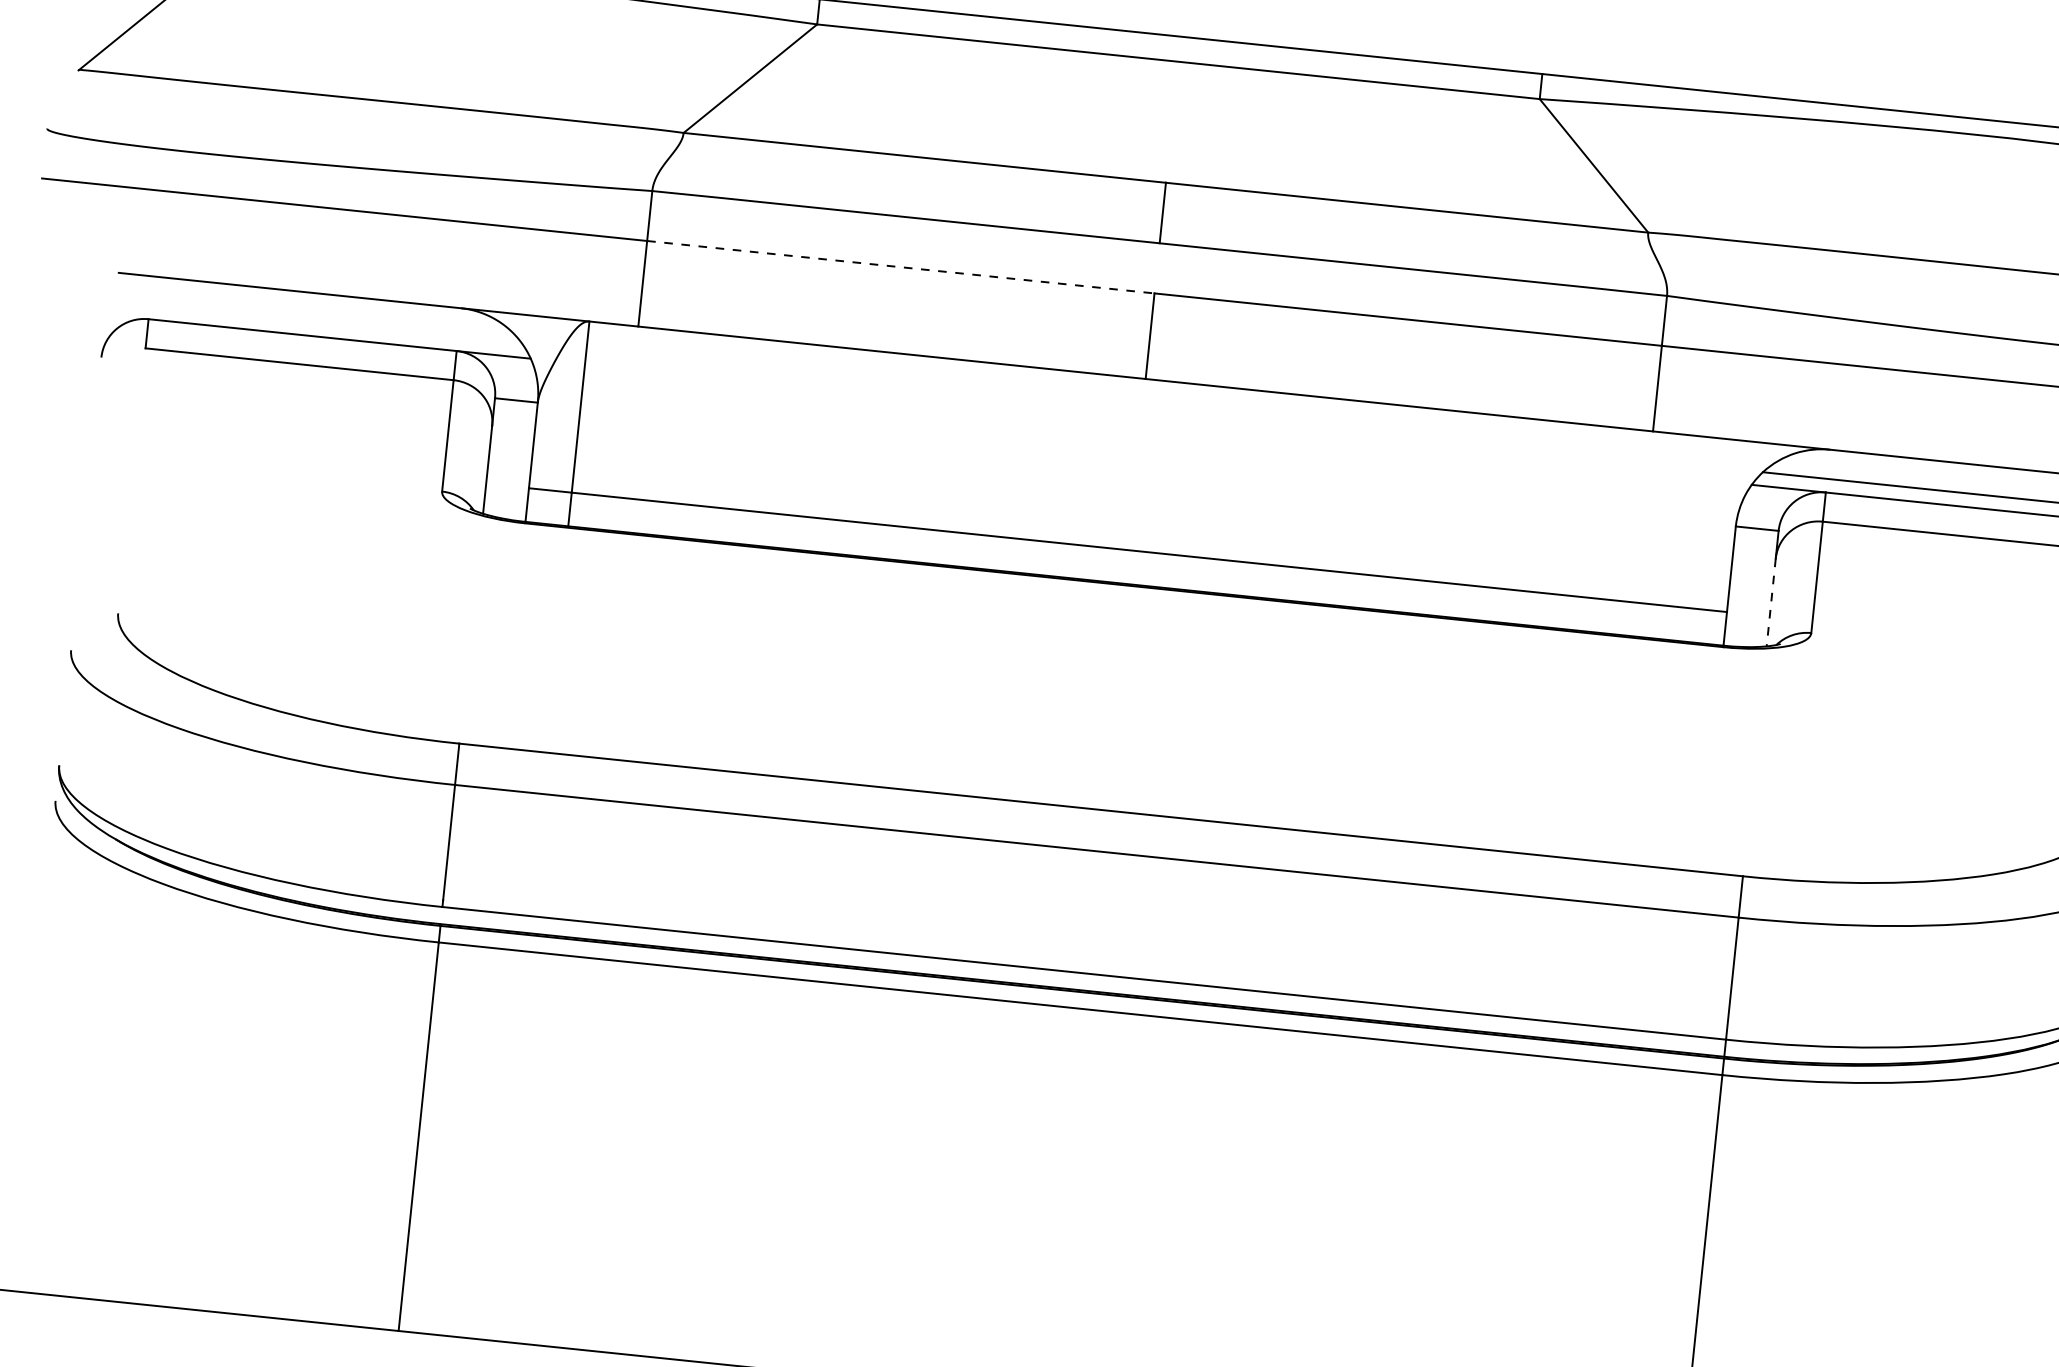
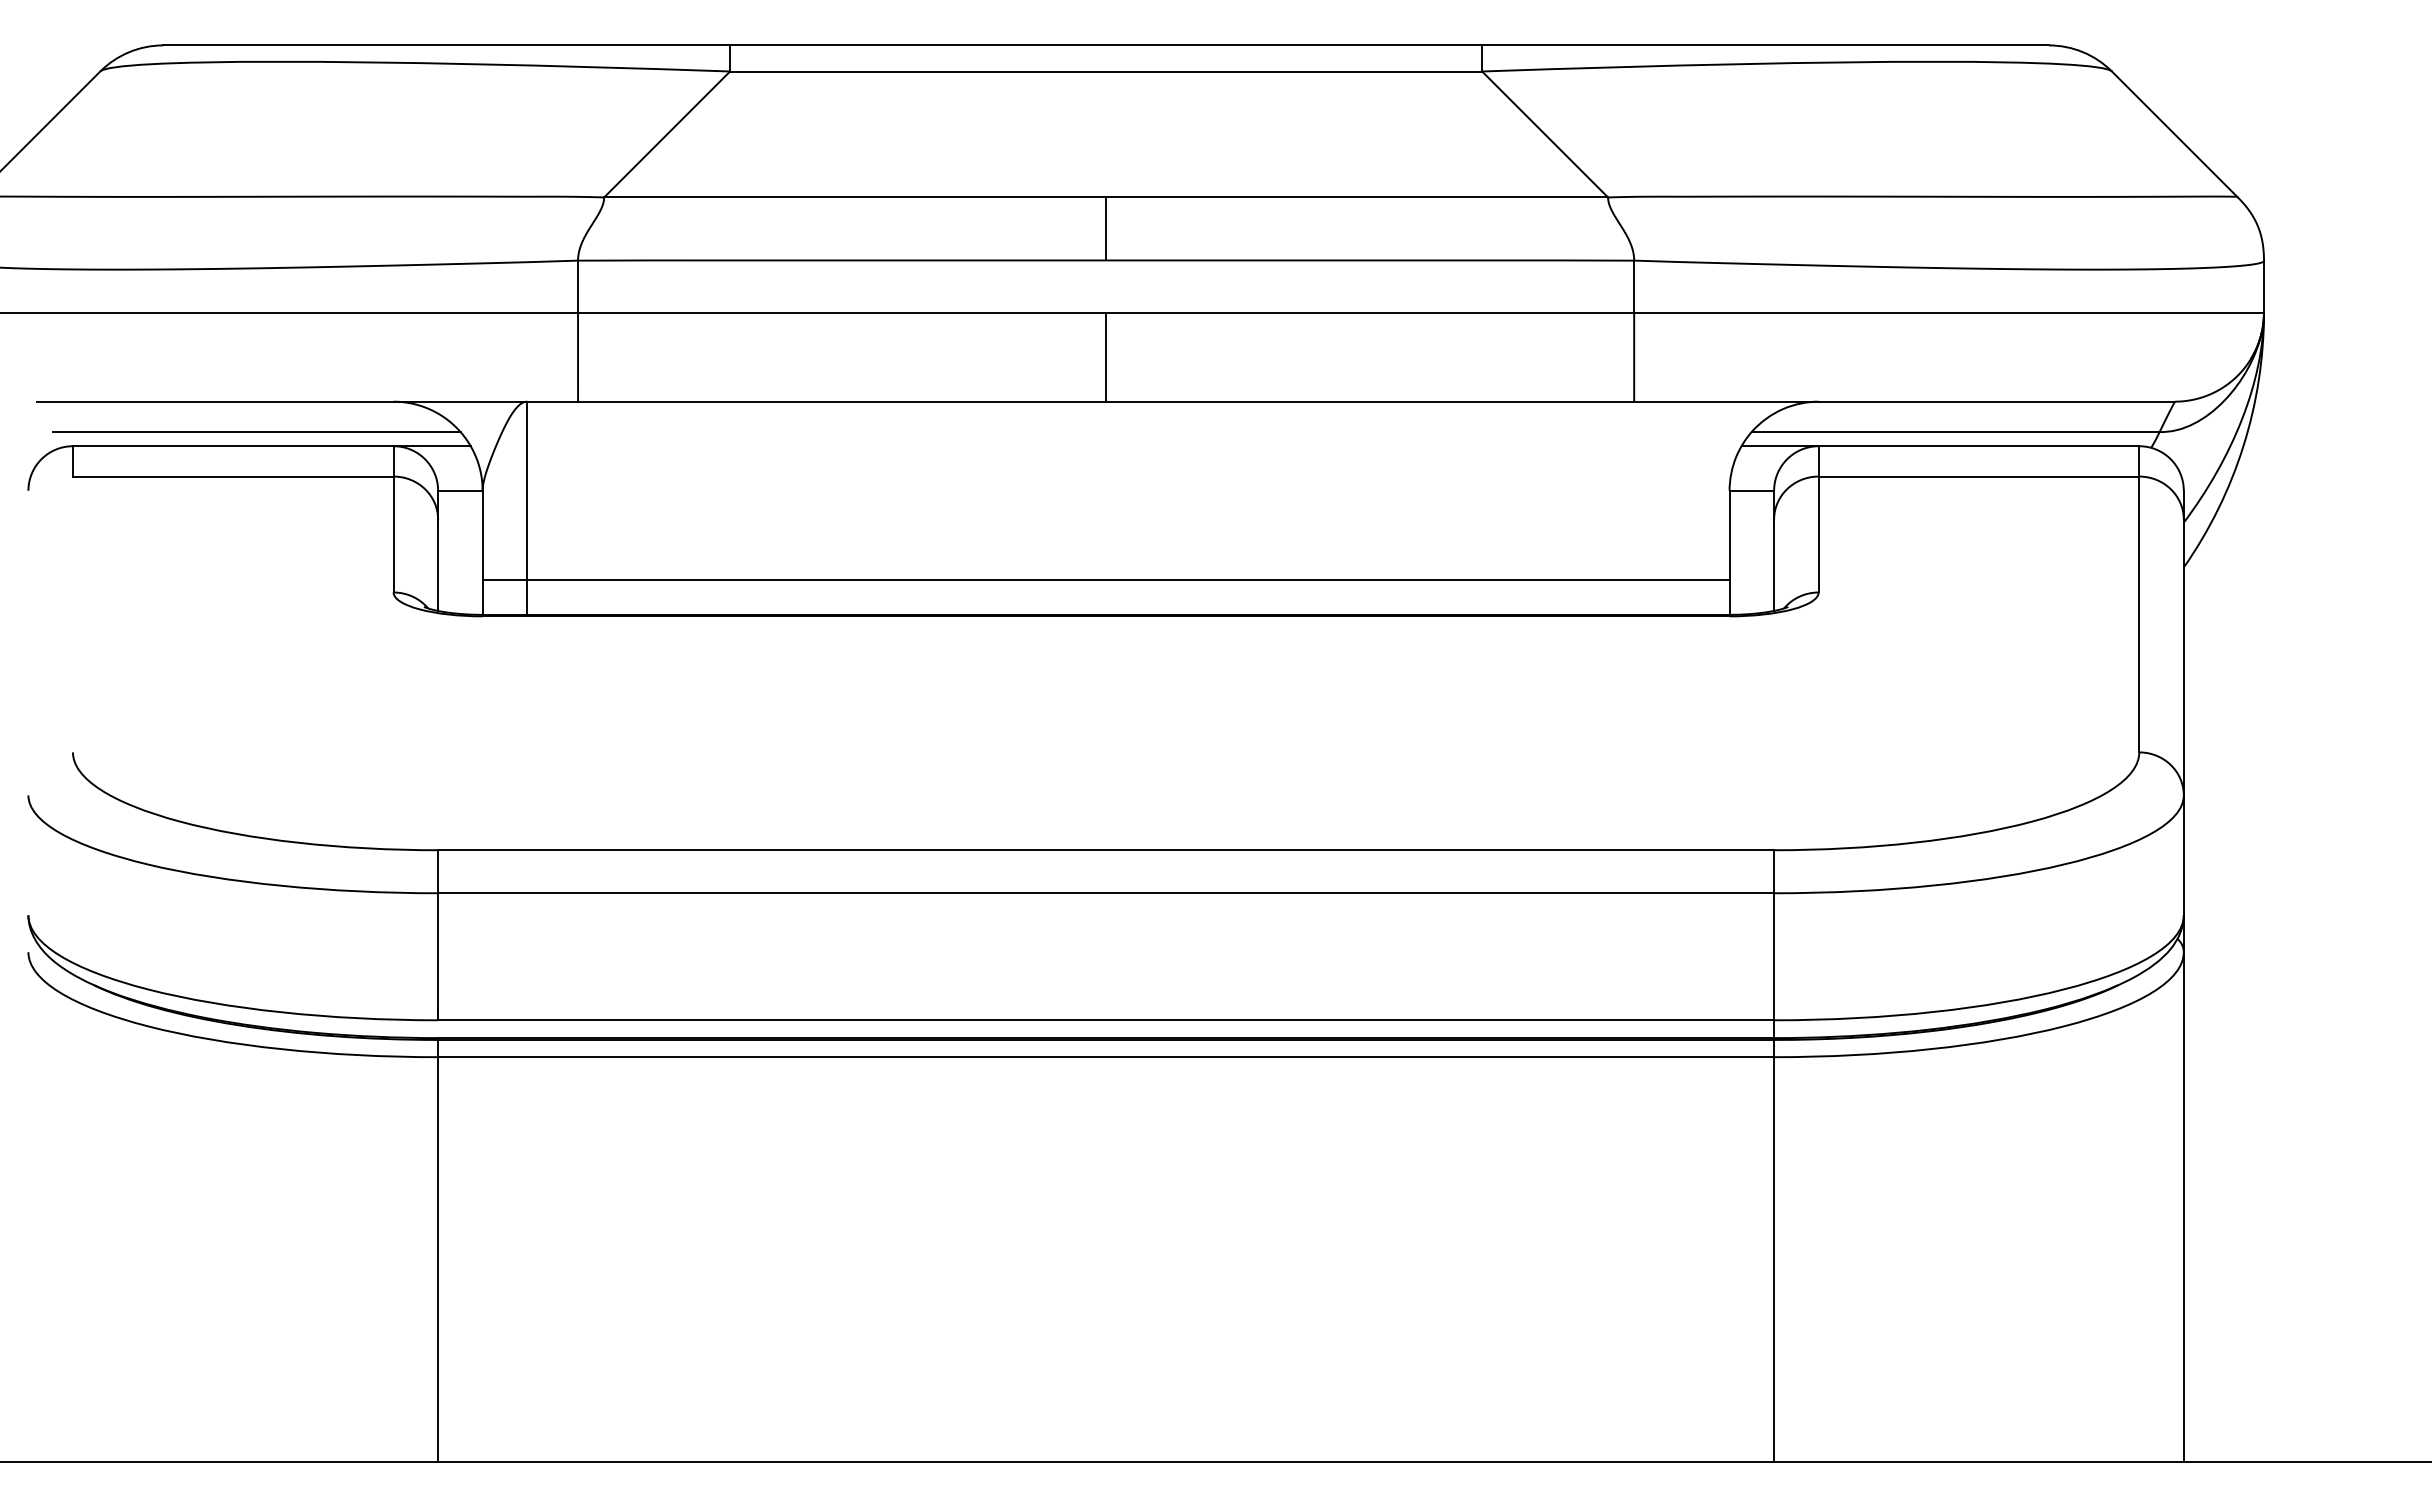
line: (901, 267) -> (842, 312), dashed -> solid
line: (326, 324) -> (256, 432), added
line: (1771, 602) -> (1774, 565), dashed -> solid

